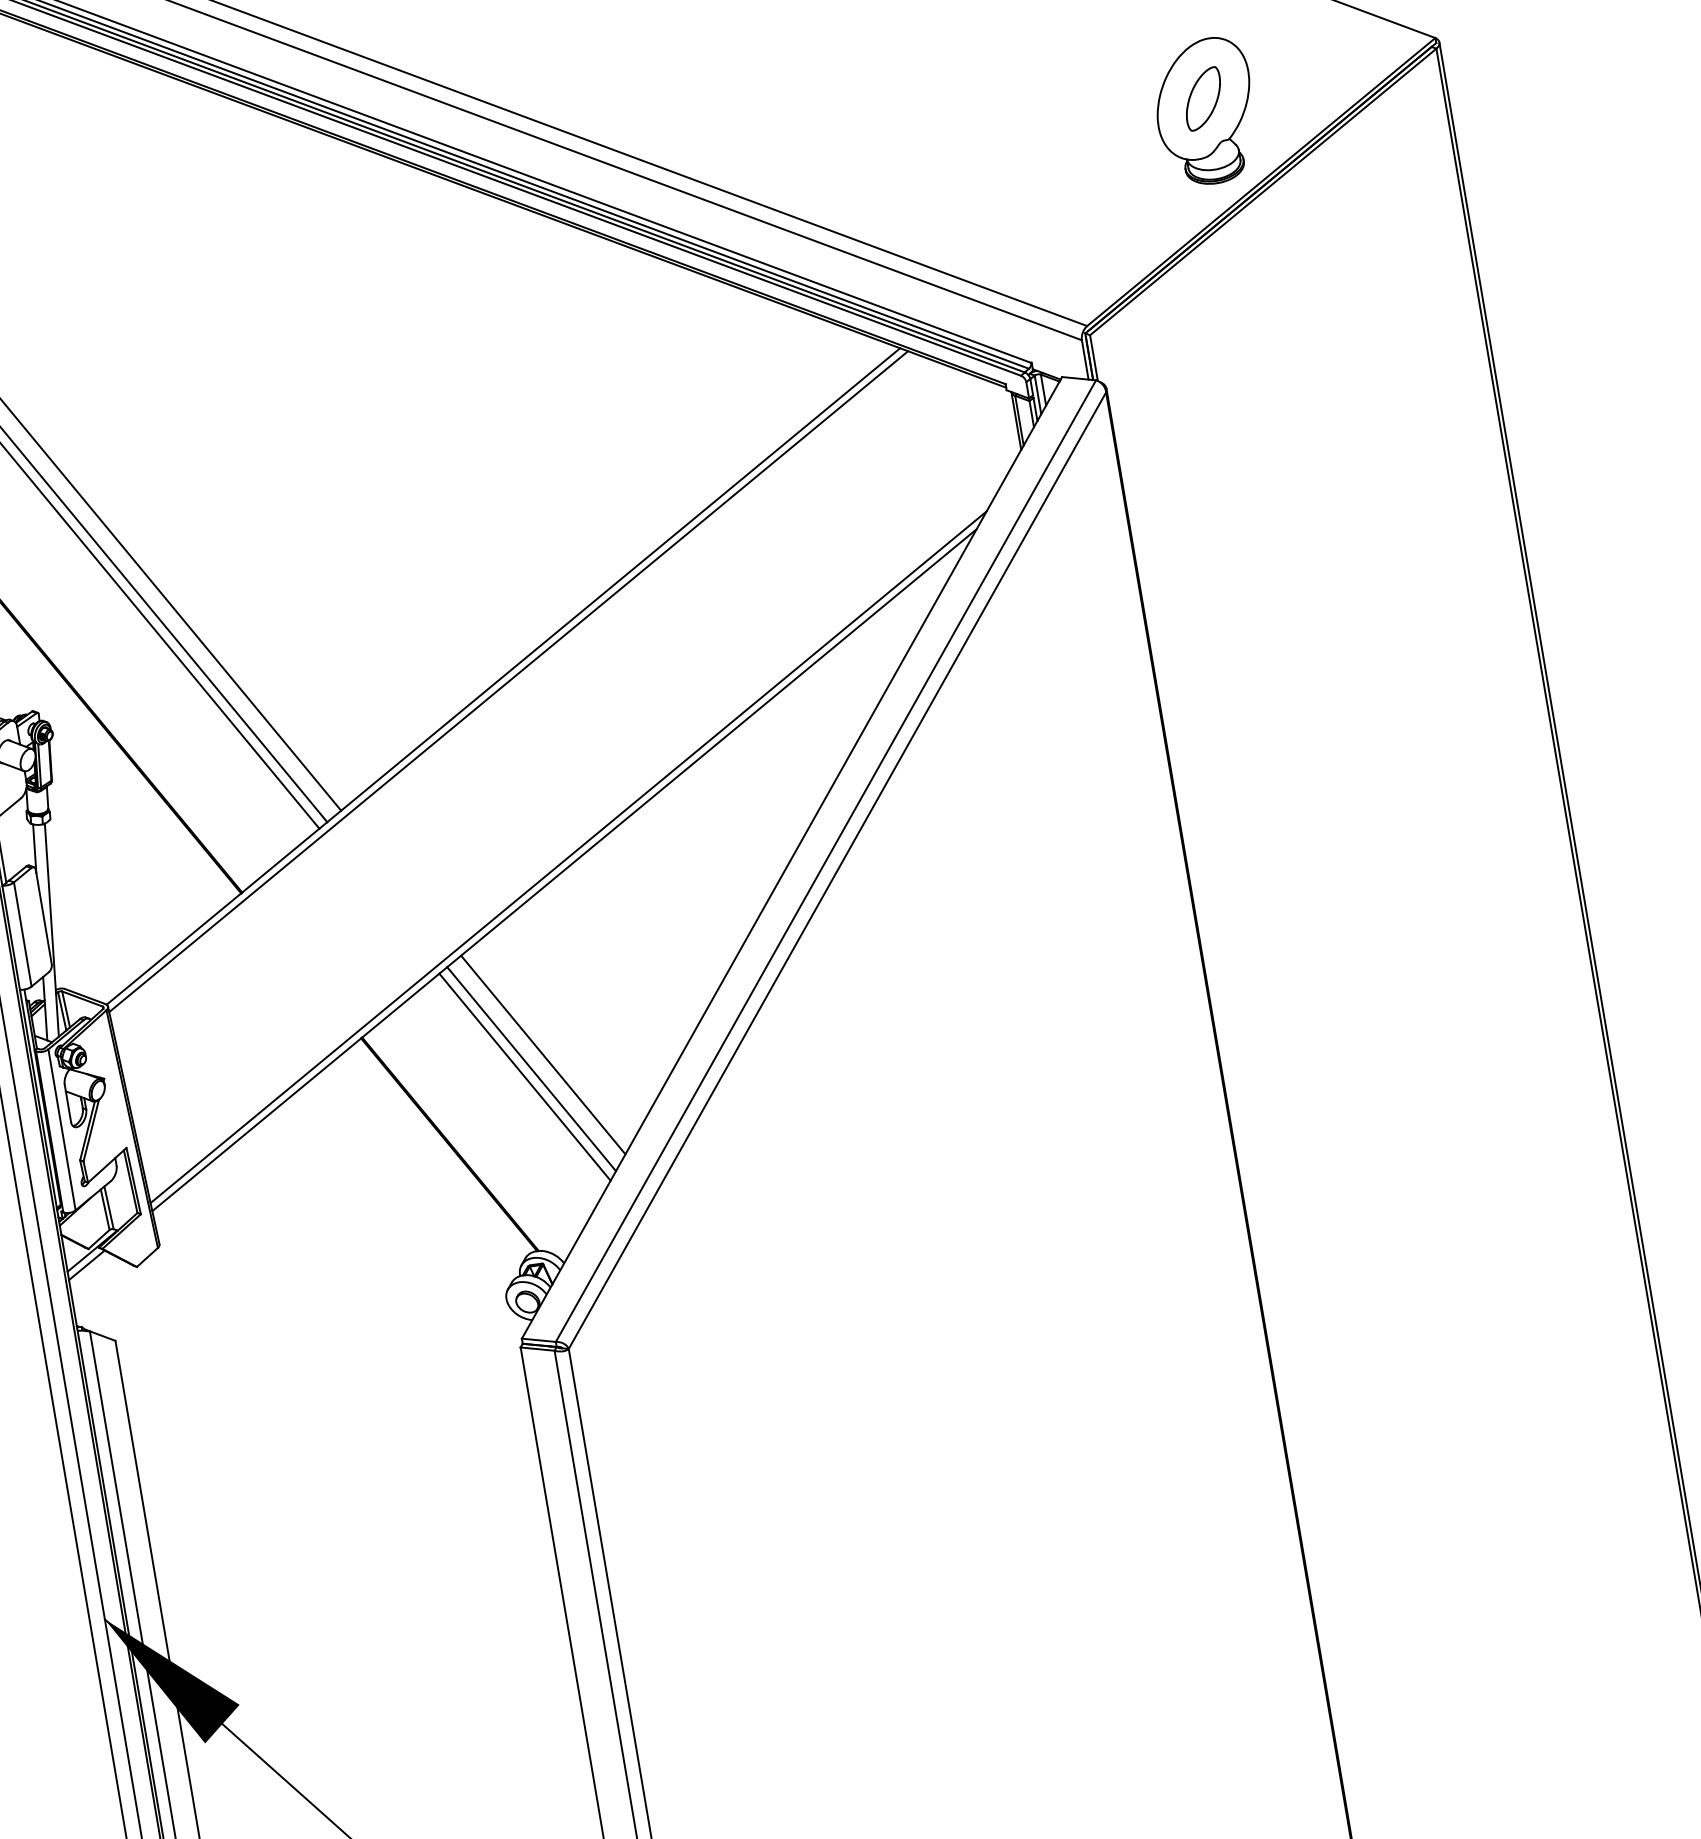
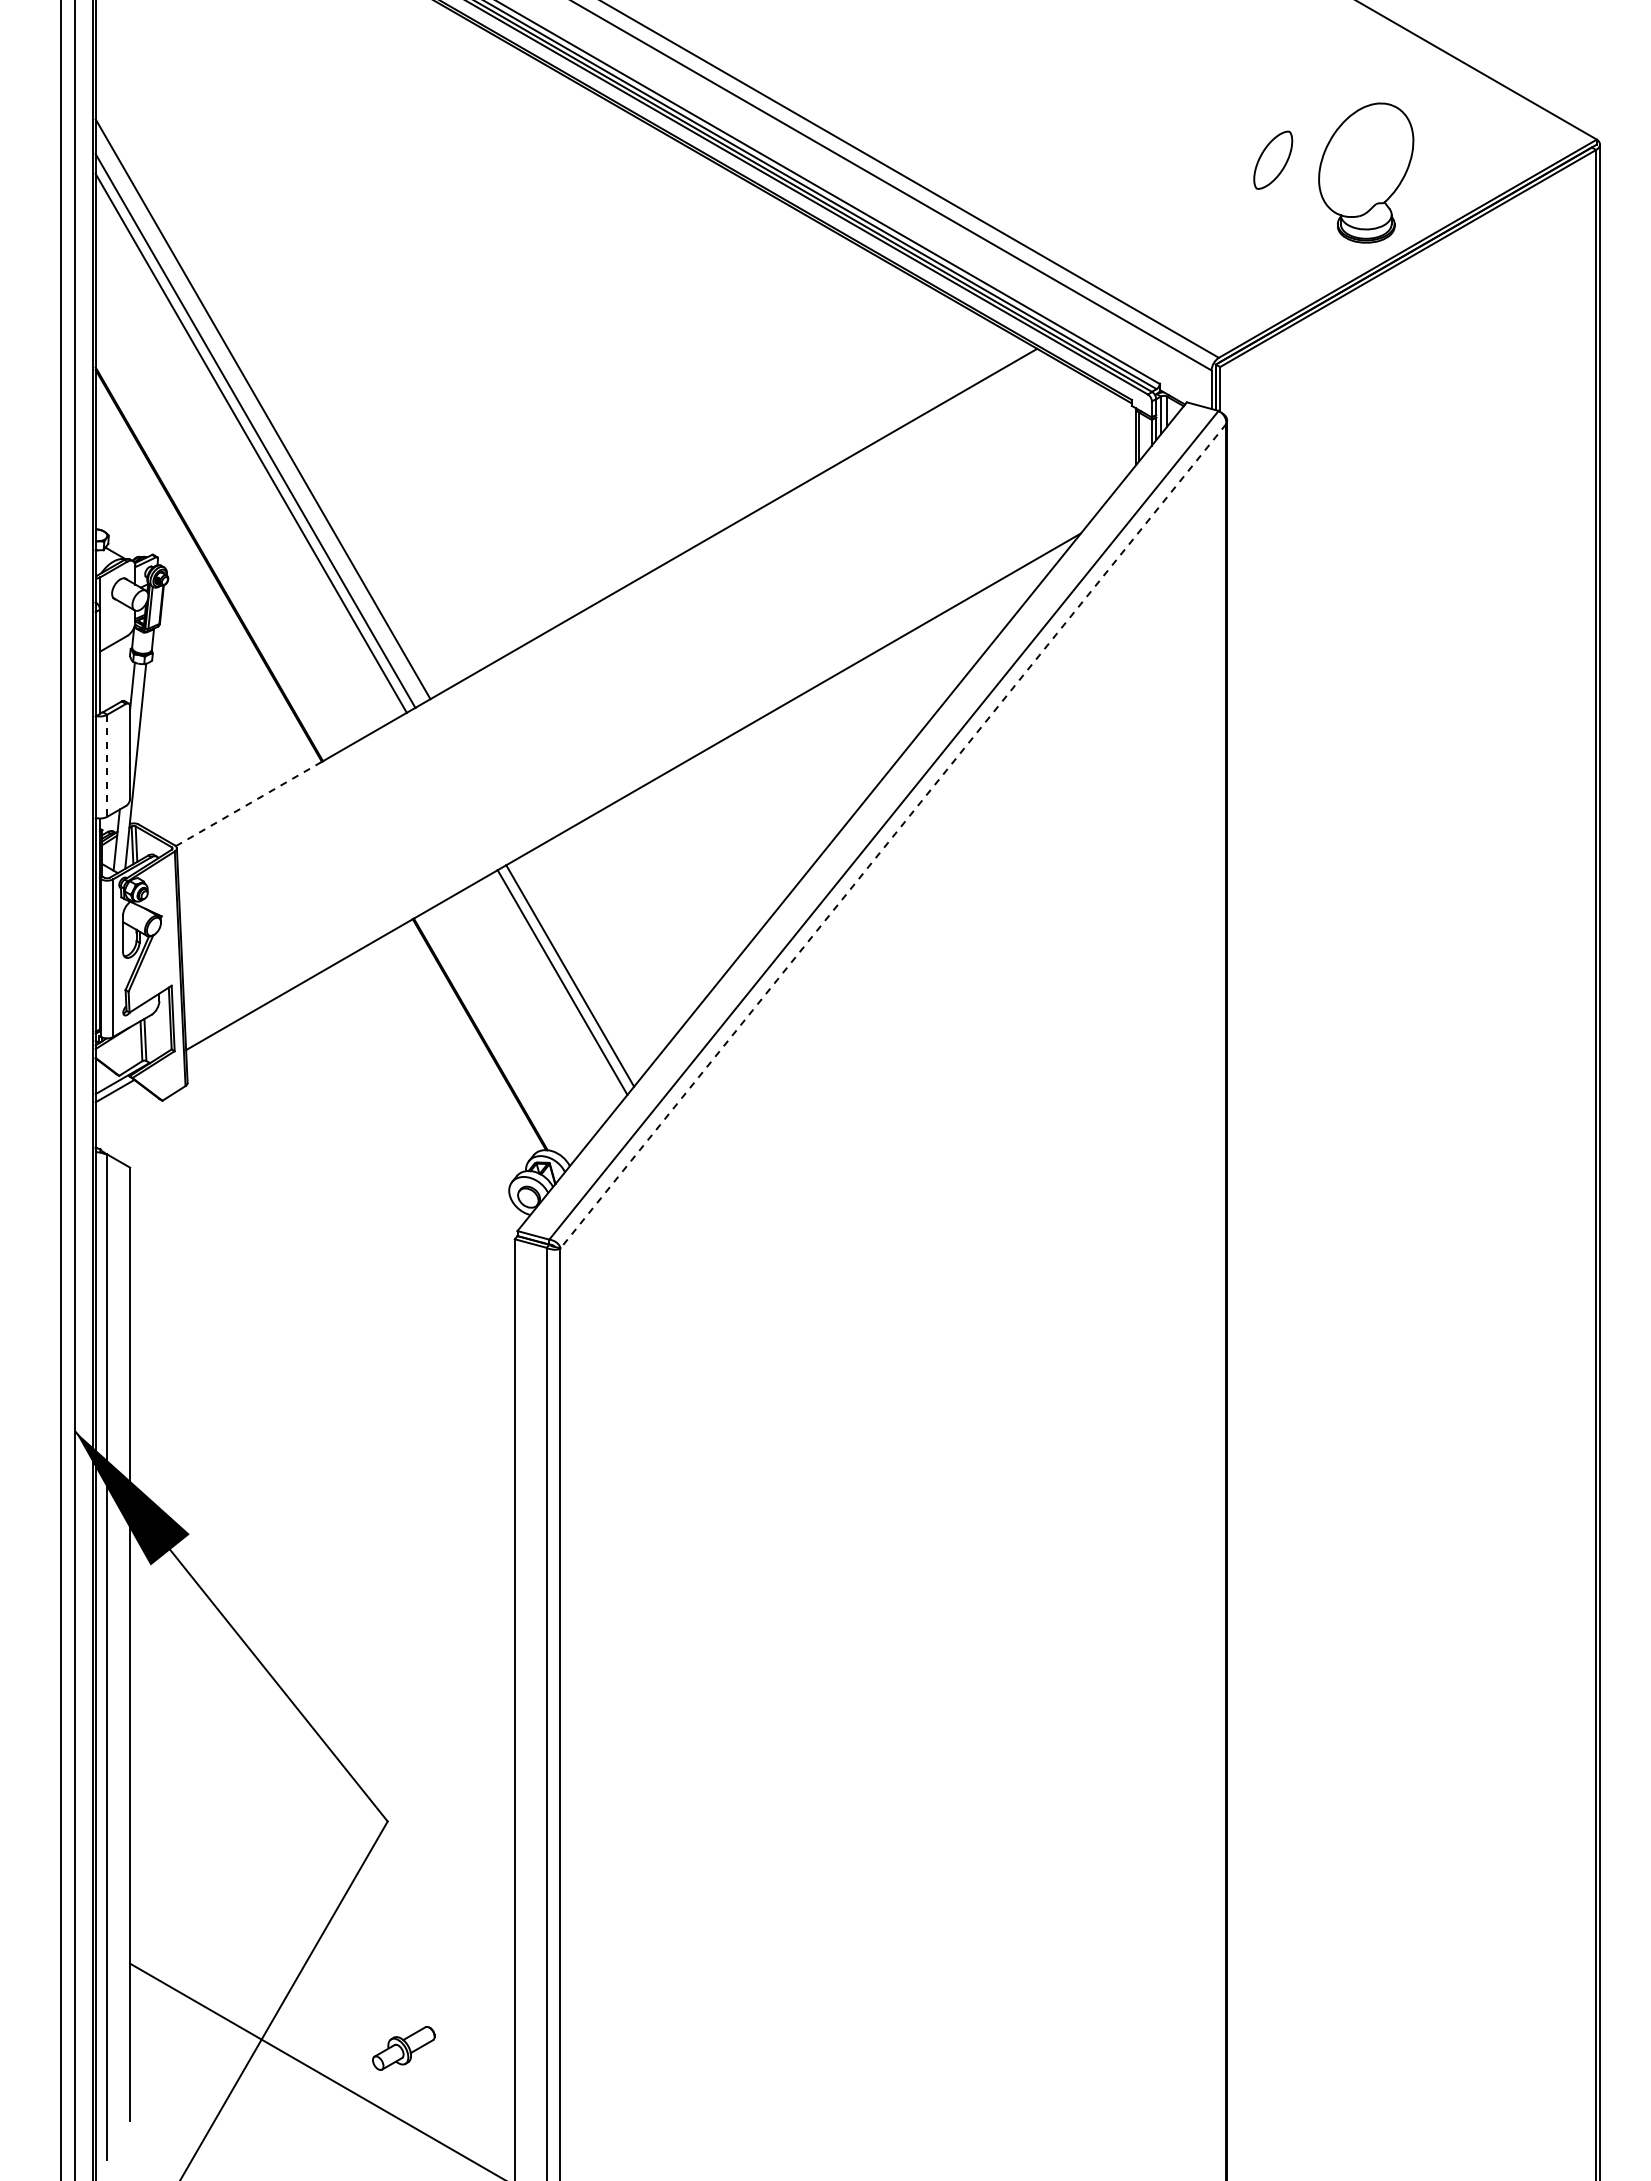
part: (1203, 98) -> (1273, 159), moved
line: (508, 680) -> (610, 602), removed
line: (568, 857) -> (639, 780), removed
line: (837, 870) -> (893, 836), solid -> dashed
line: (23, 935) -> (107, 766), solid -> dashed
line: (174, 948) -> (249, 803), solid -> dashed
line: (543, 1055) -> (583, 964), removed

